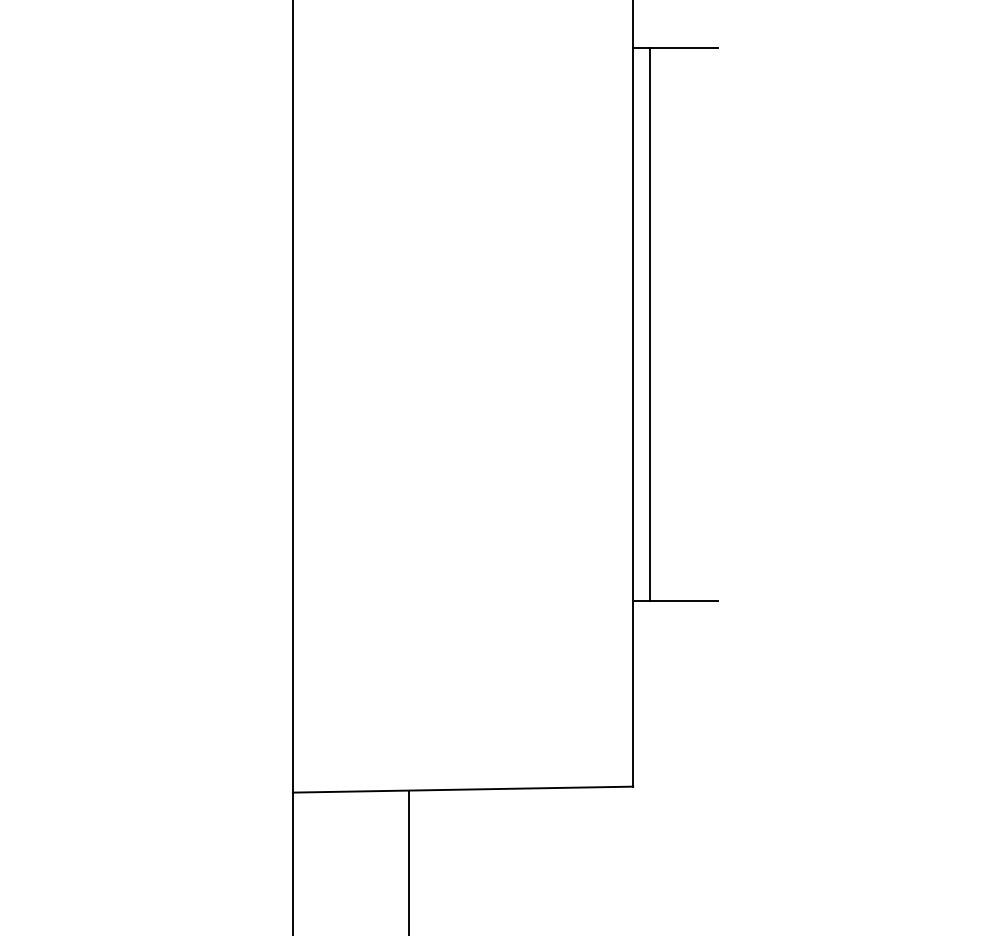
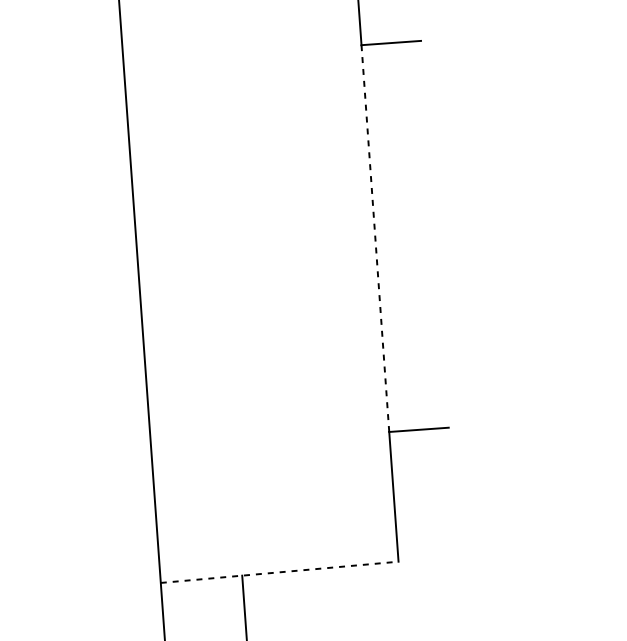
line: (650, 324) -> (387, 237), removed
line: (633, 325) -> (375, 239), solid -> dashed
line: (463, 789) -> (279, 572), solid -> dashed

